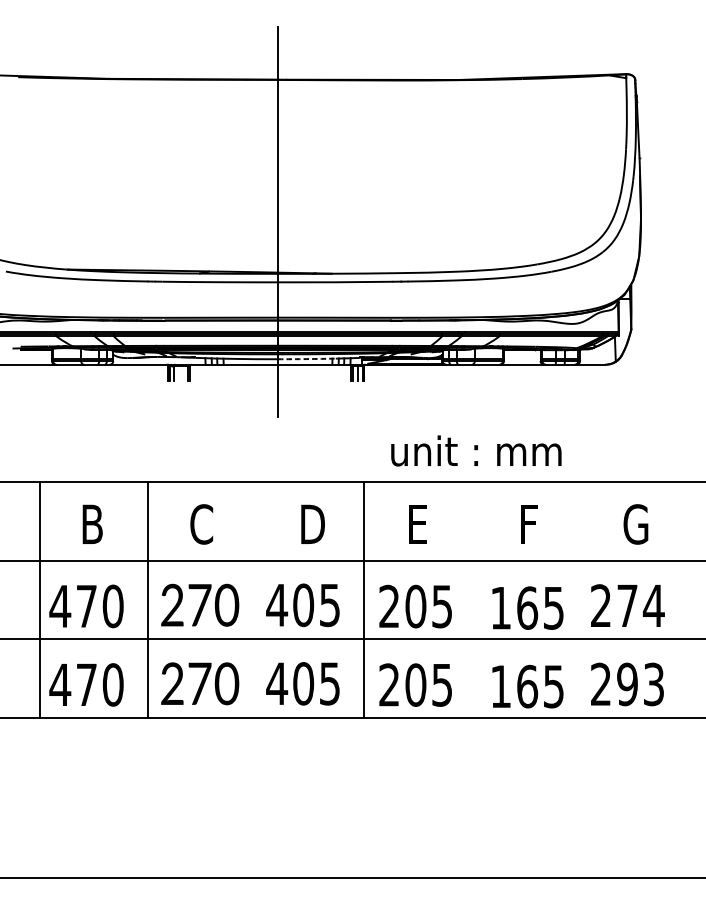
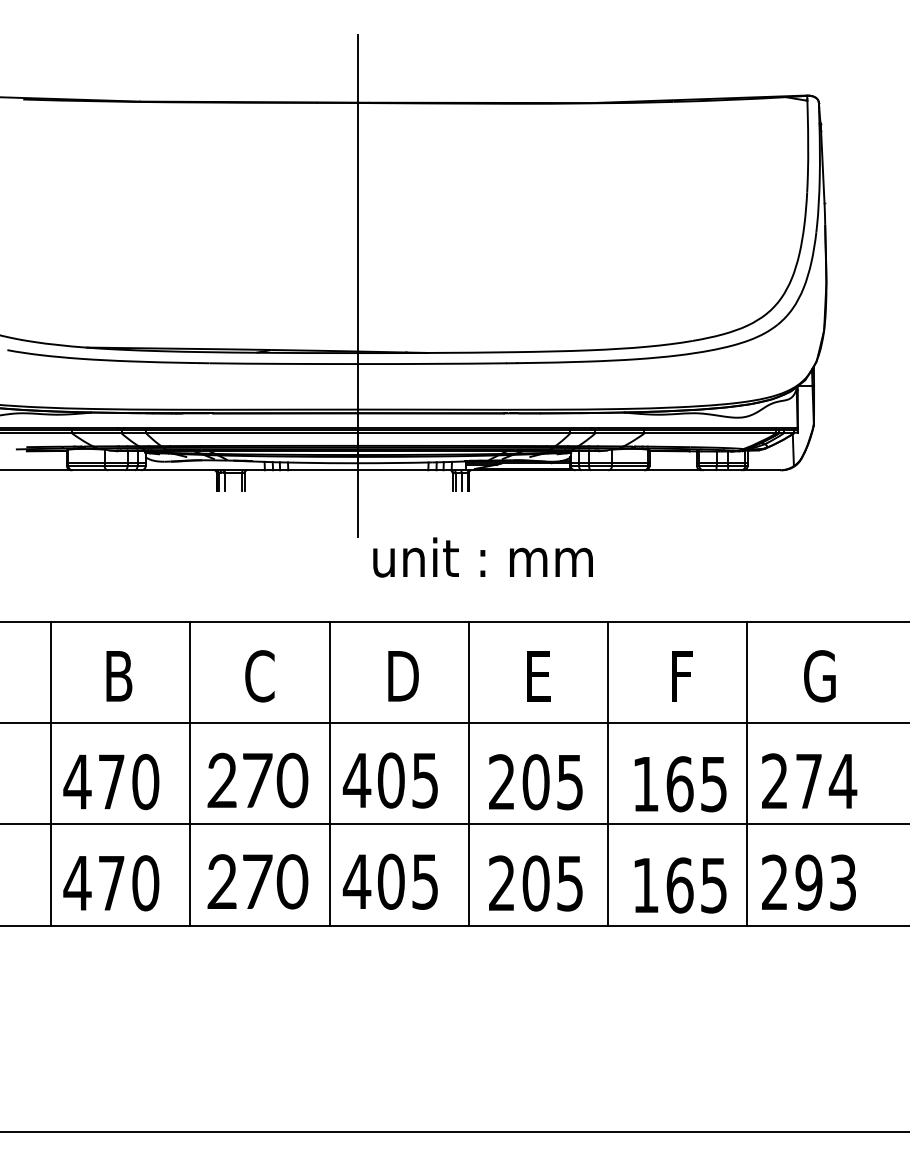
arc: (306, 359) -> (395, 463), dashed -> solid
text: (475, 450) -> (482, 557), moved
line: (255, 599) -> (329, 773), added
line: (472, 599) -> (608, 773), added
line: (579, 599) -> (747, 773), added

